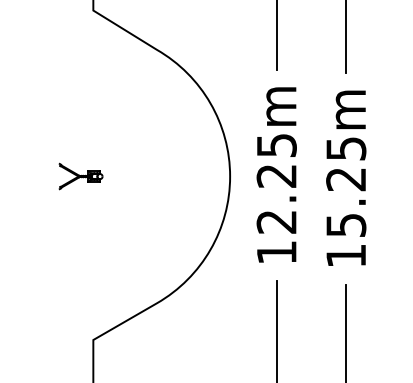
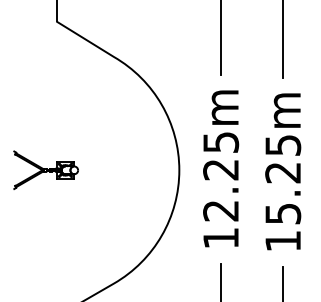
part: (80, 176) -> (45, 170), size x1.67

